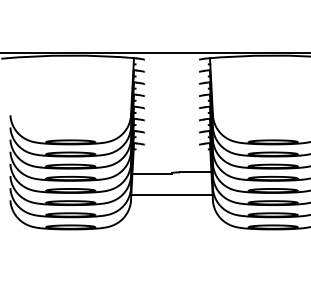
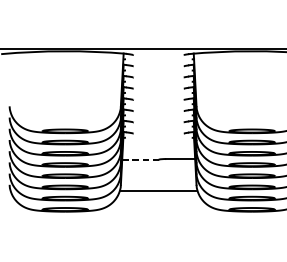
line: (152, 173) -> (140, 160), solid -> dashed
line: (171, 194) -> (158, 190), moved

